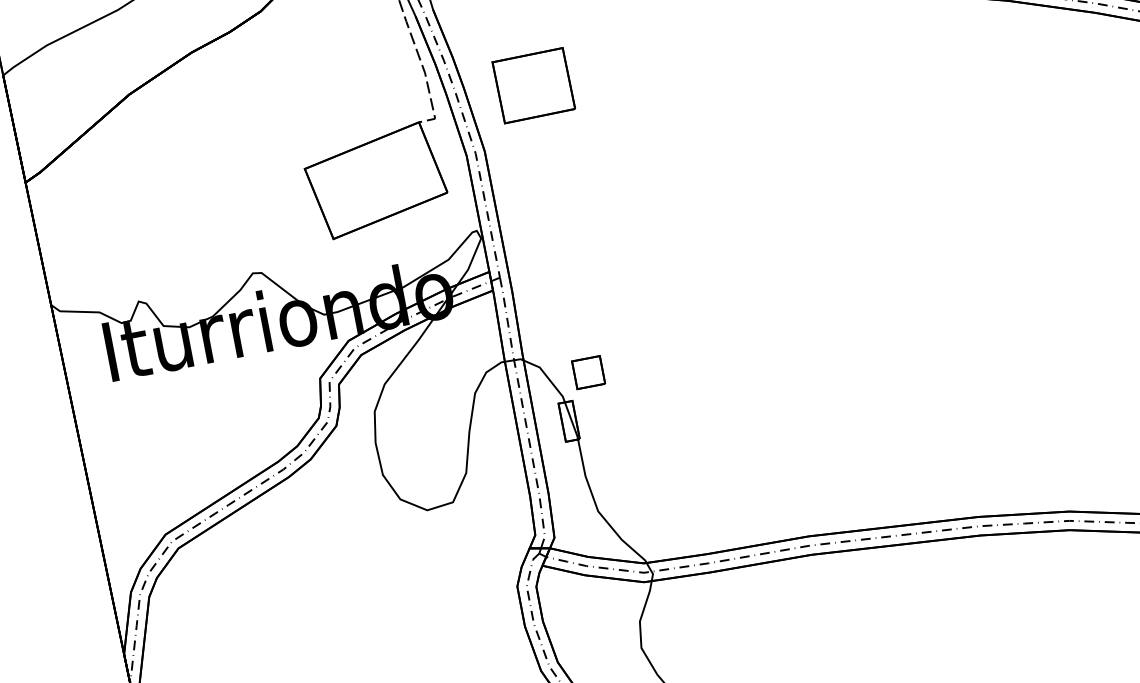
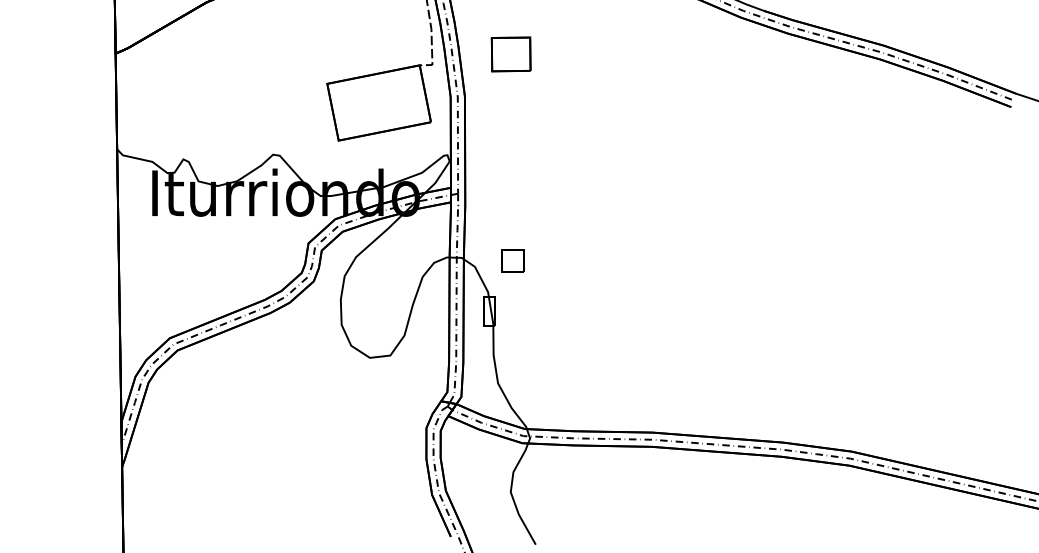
part: (532, 85) -> (510, 54), size x0.7
part: (588, 372) -> (512, 260), moved

